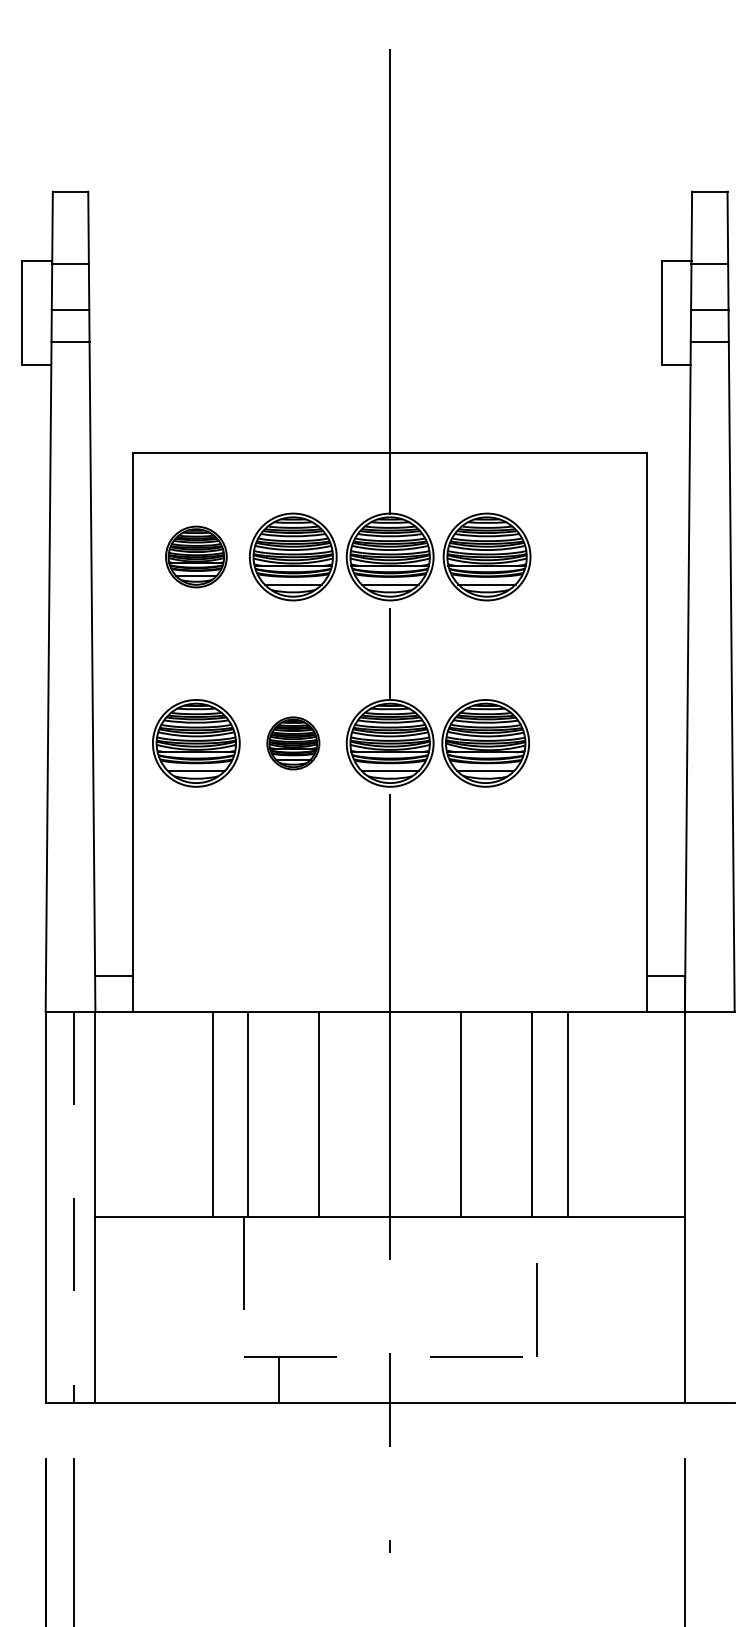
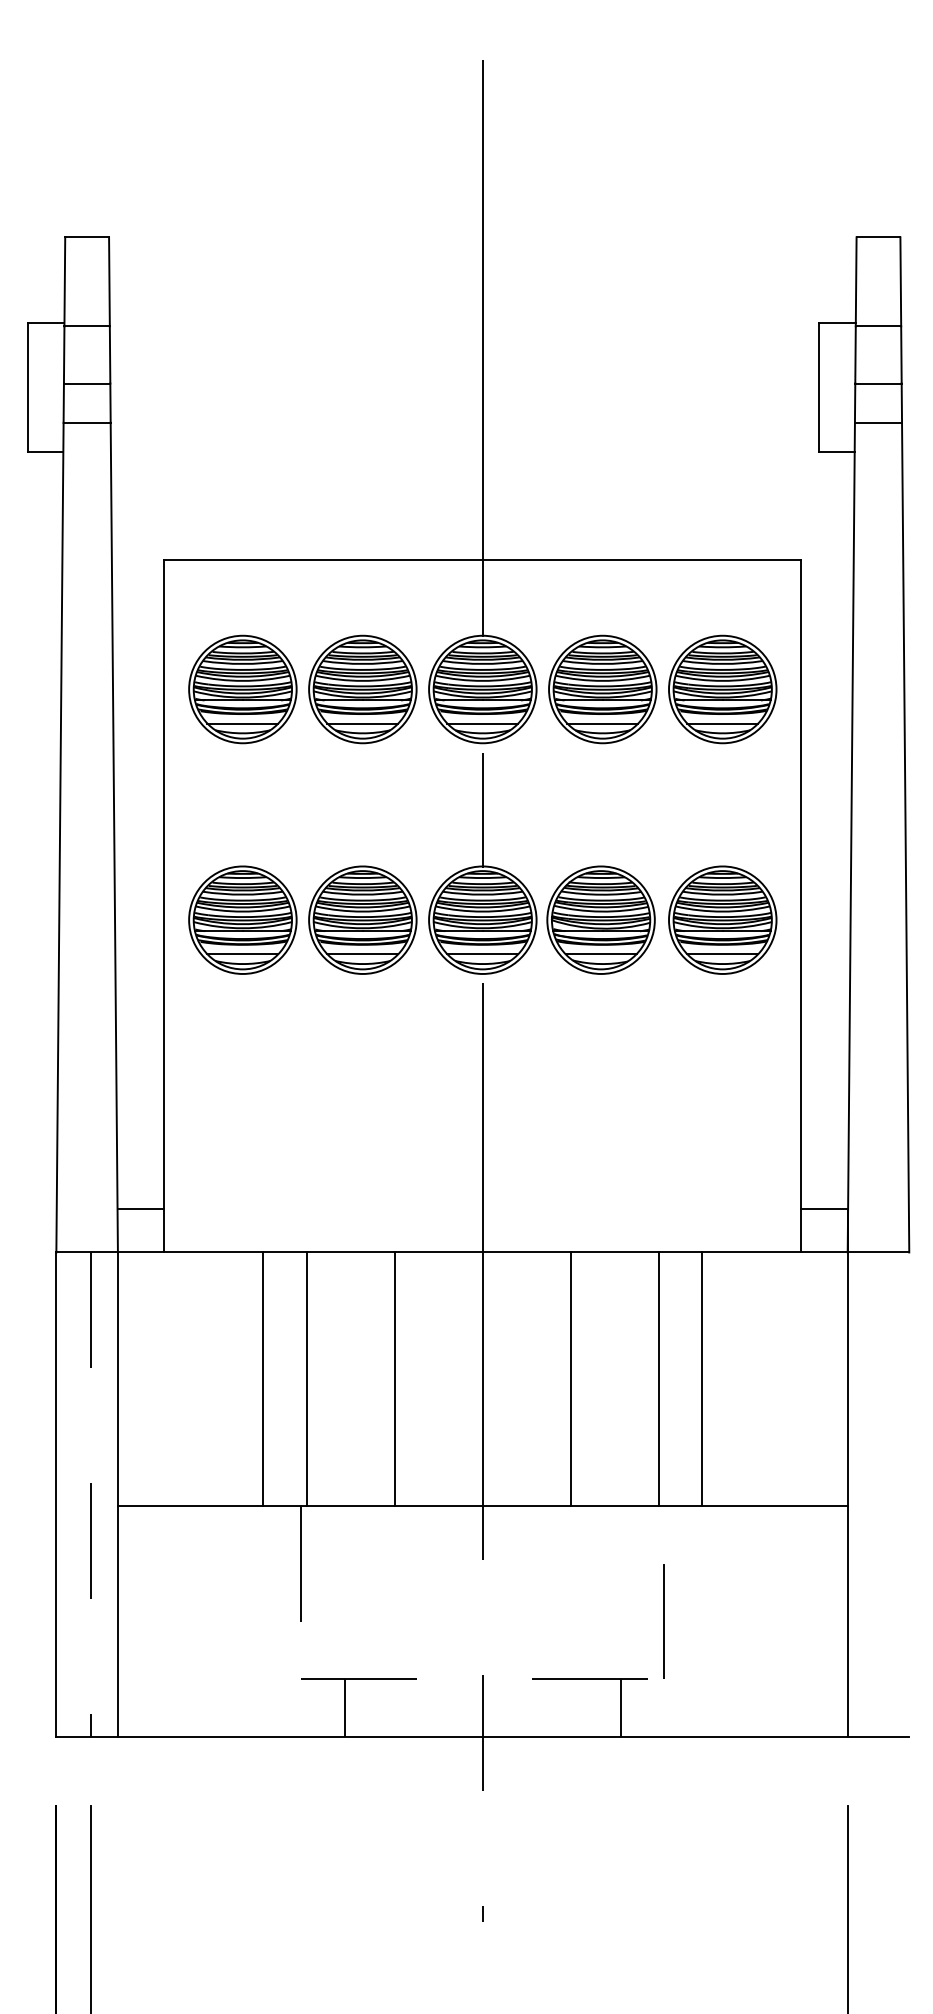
part: (196, 556) -> (243, 688), size x1.43
part: (583, 556) -> (722, 688), added
part: (293, 743) -> (363, 920), size x1.67
part: (583, 743) -> (722, 920), added
line: (501, 1379) -> (620, 1707), added

